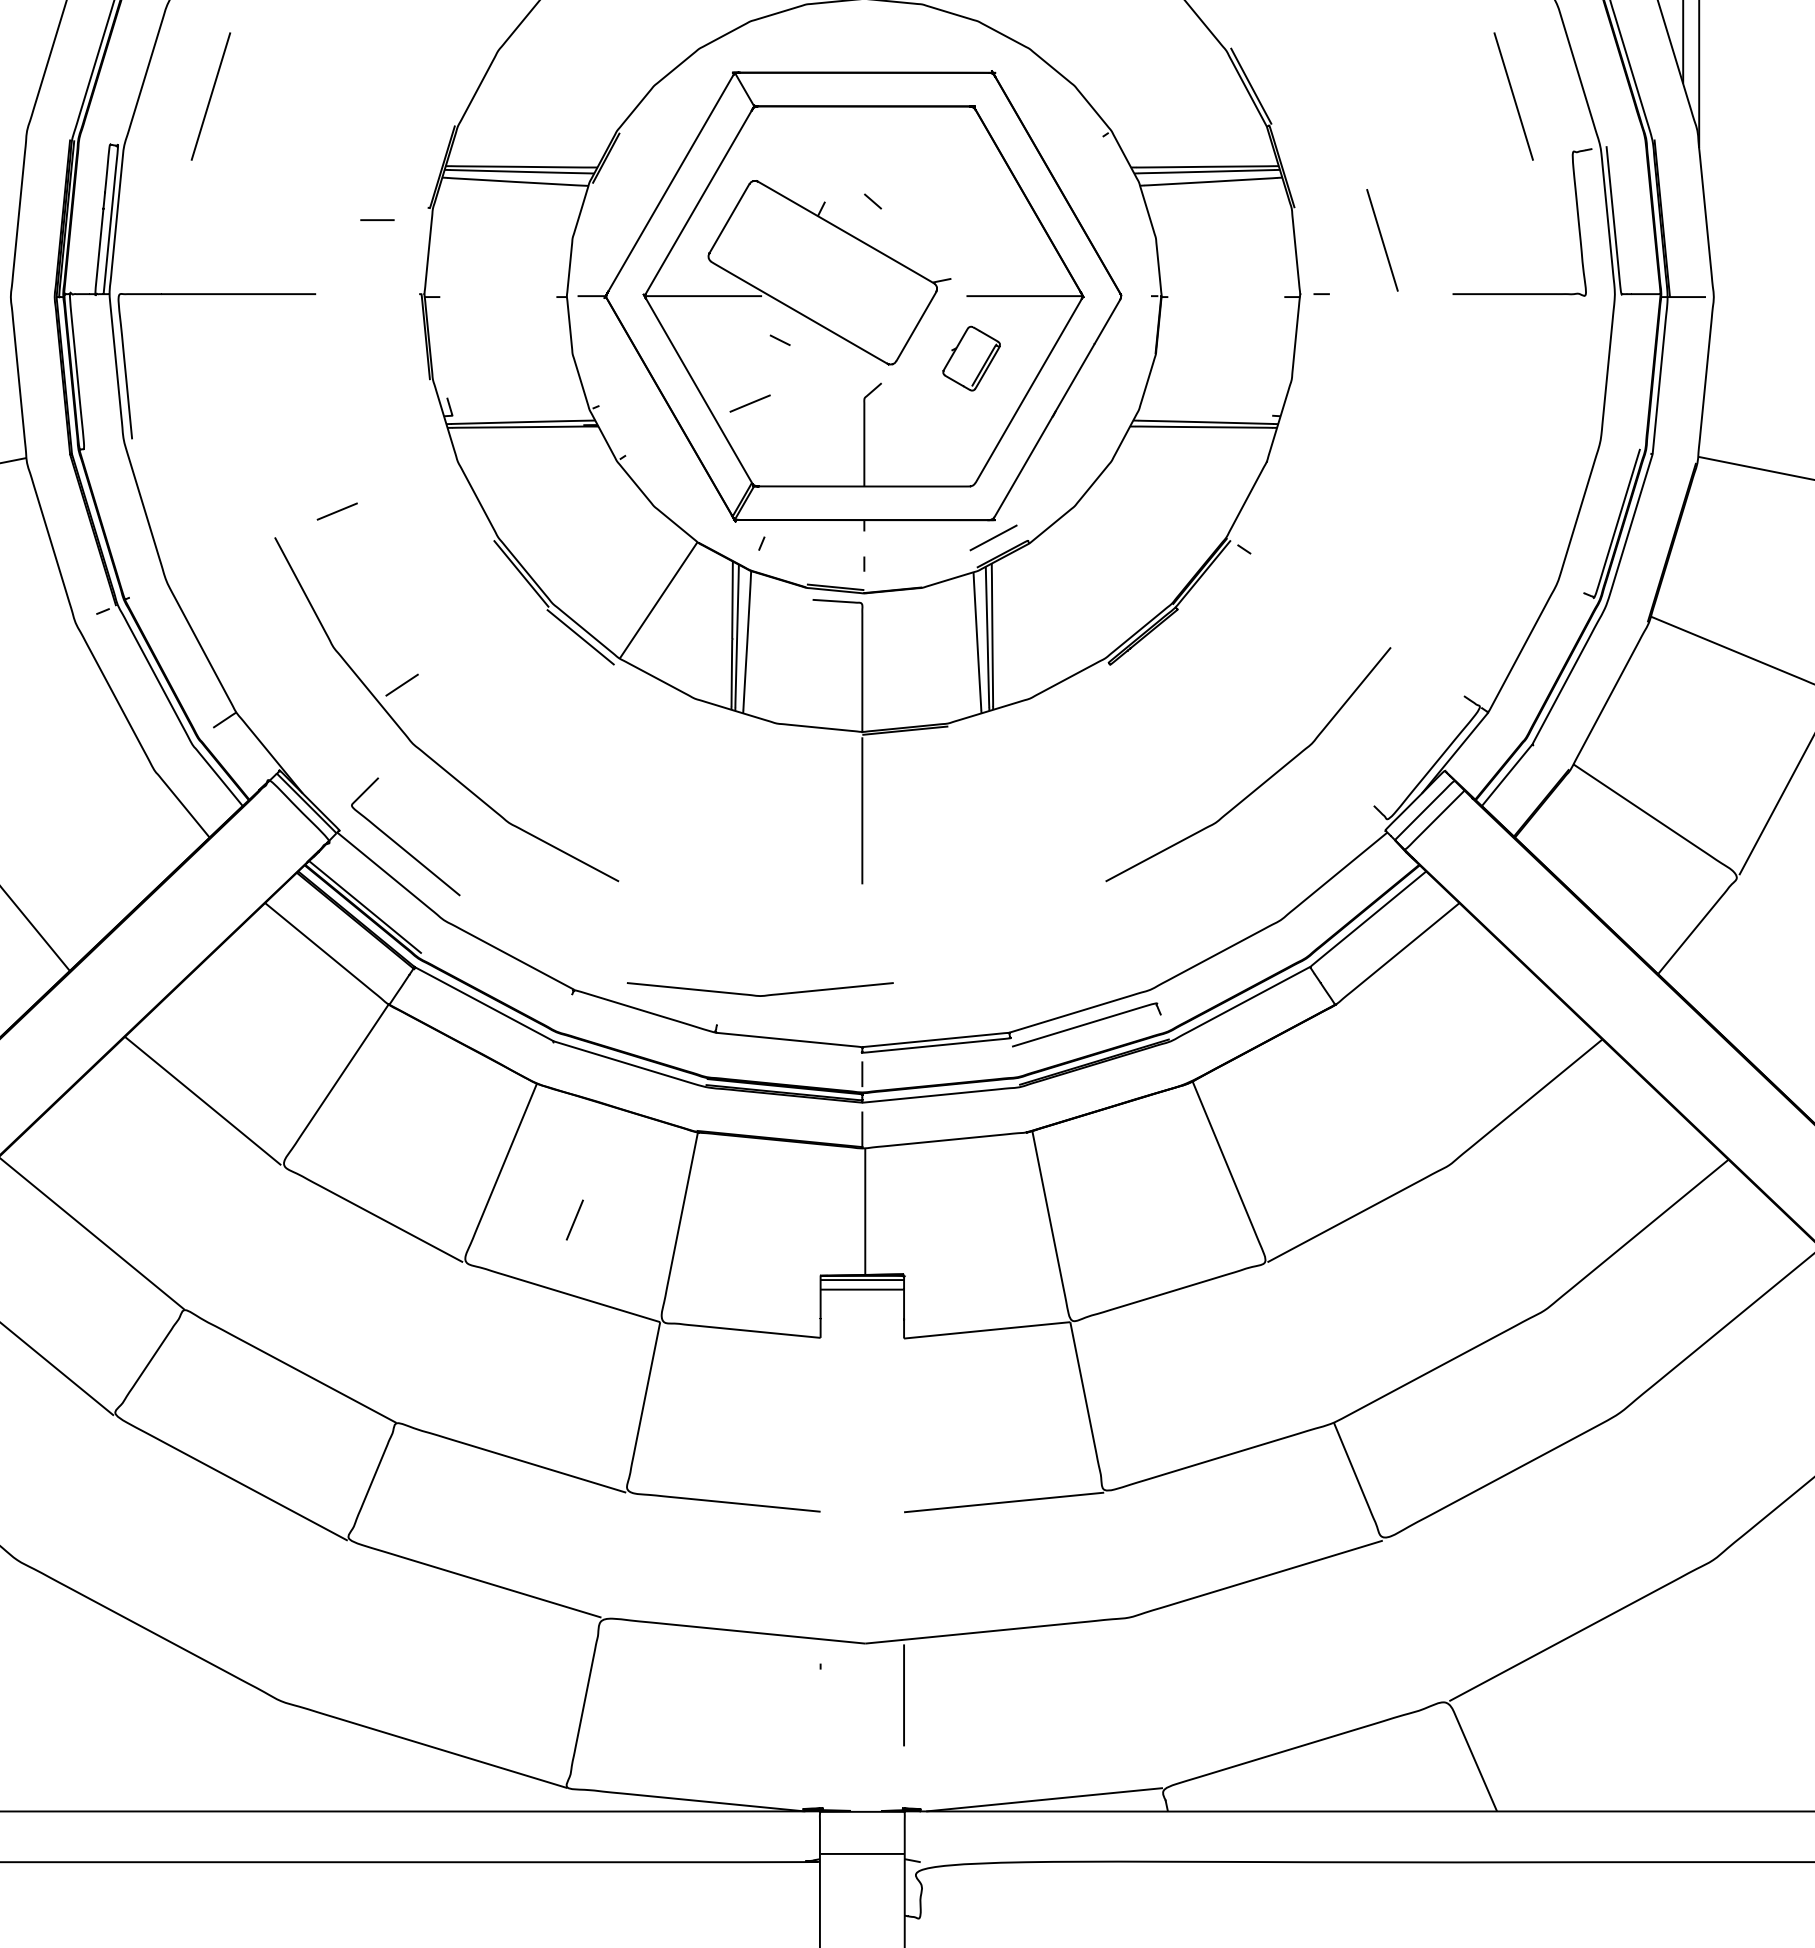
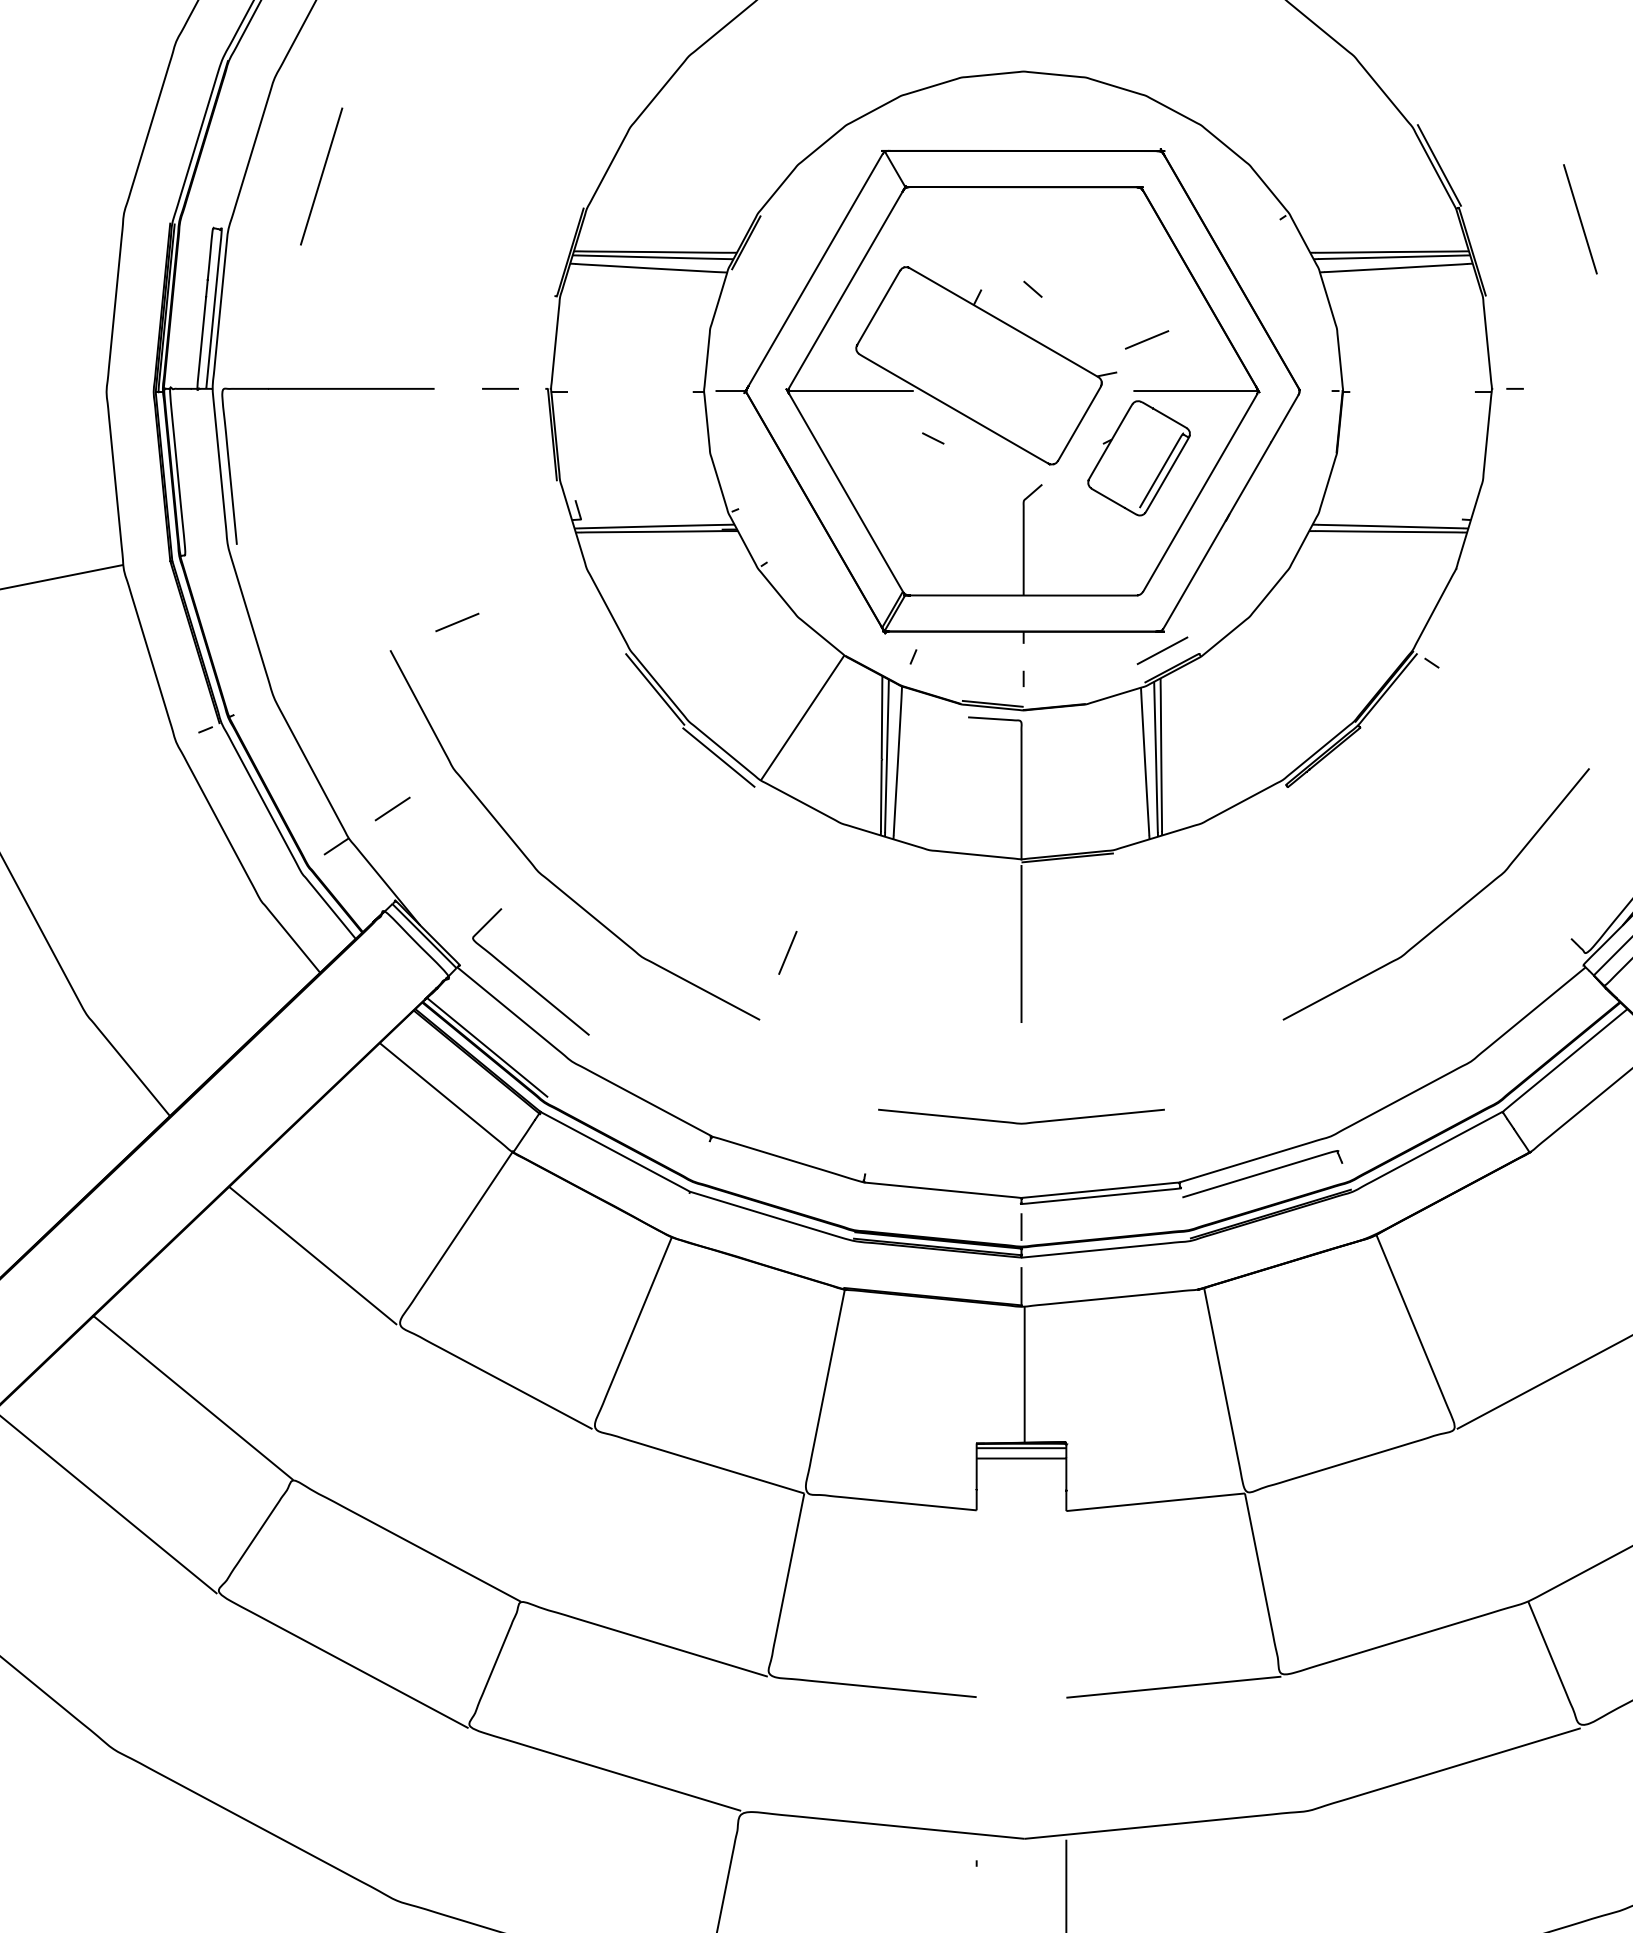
line: (377, 219) -> (500, 388), moved
line: (1382, 240) -> (1580, 219), moved
part: (971, 358) -> (1138, 458), size x1.67
line: (749, 403) -> (1146, 339), moved
line: (401, 684) -> (392, 808), moved
curve: (759, 995) -> (1020, 1123), moved
line: (574, 1219) -> (787, 952), moved

